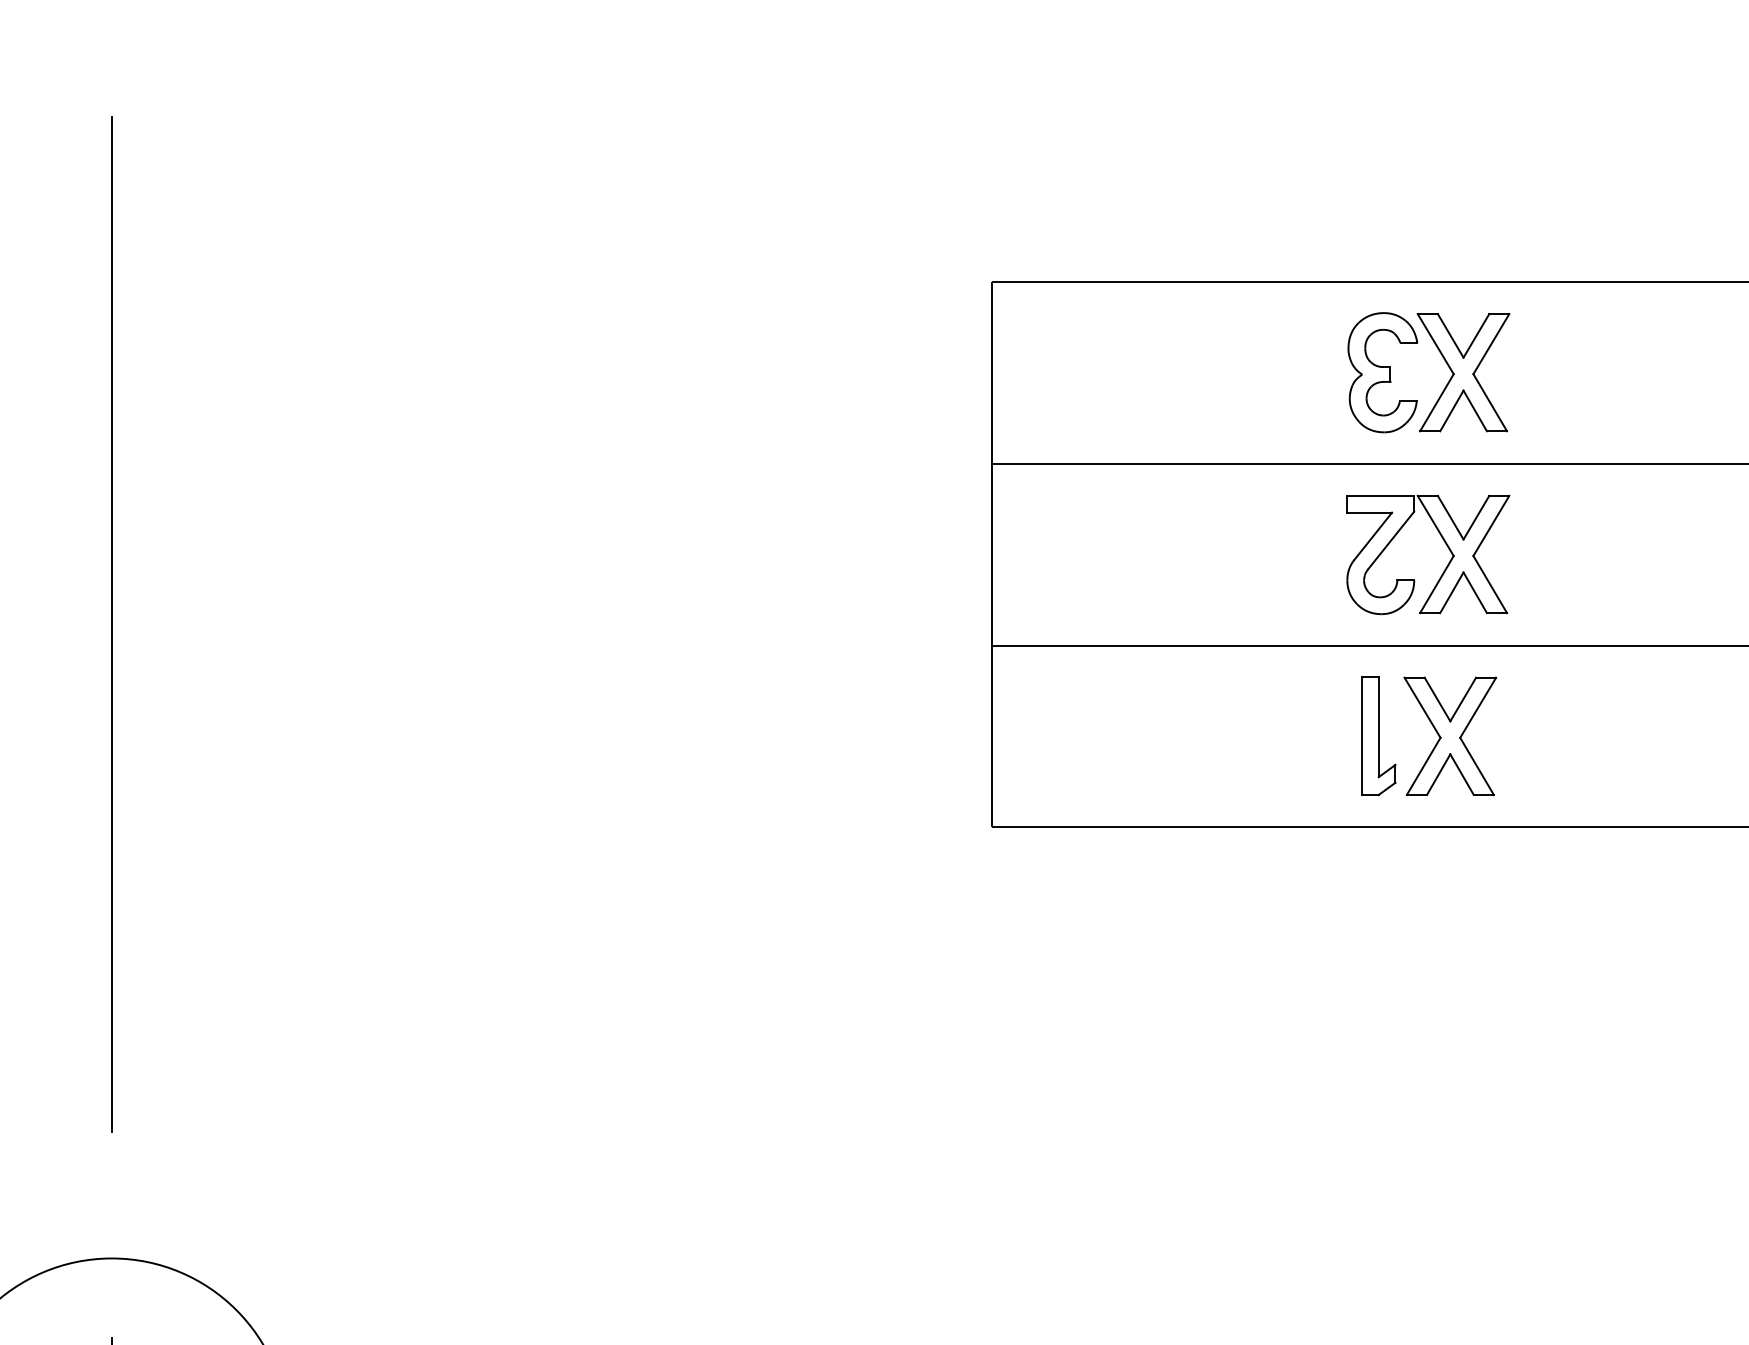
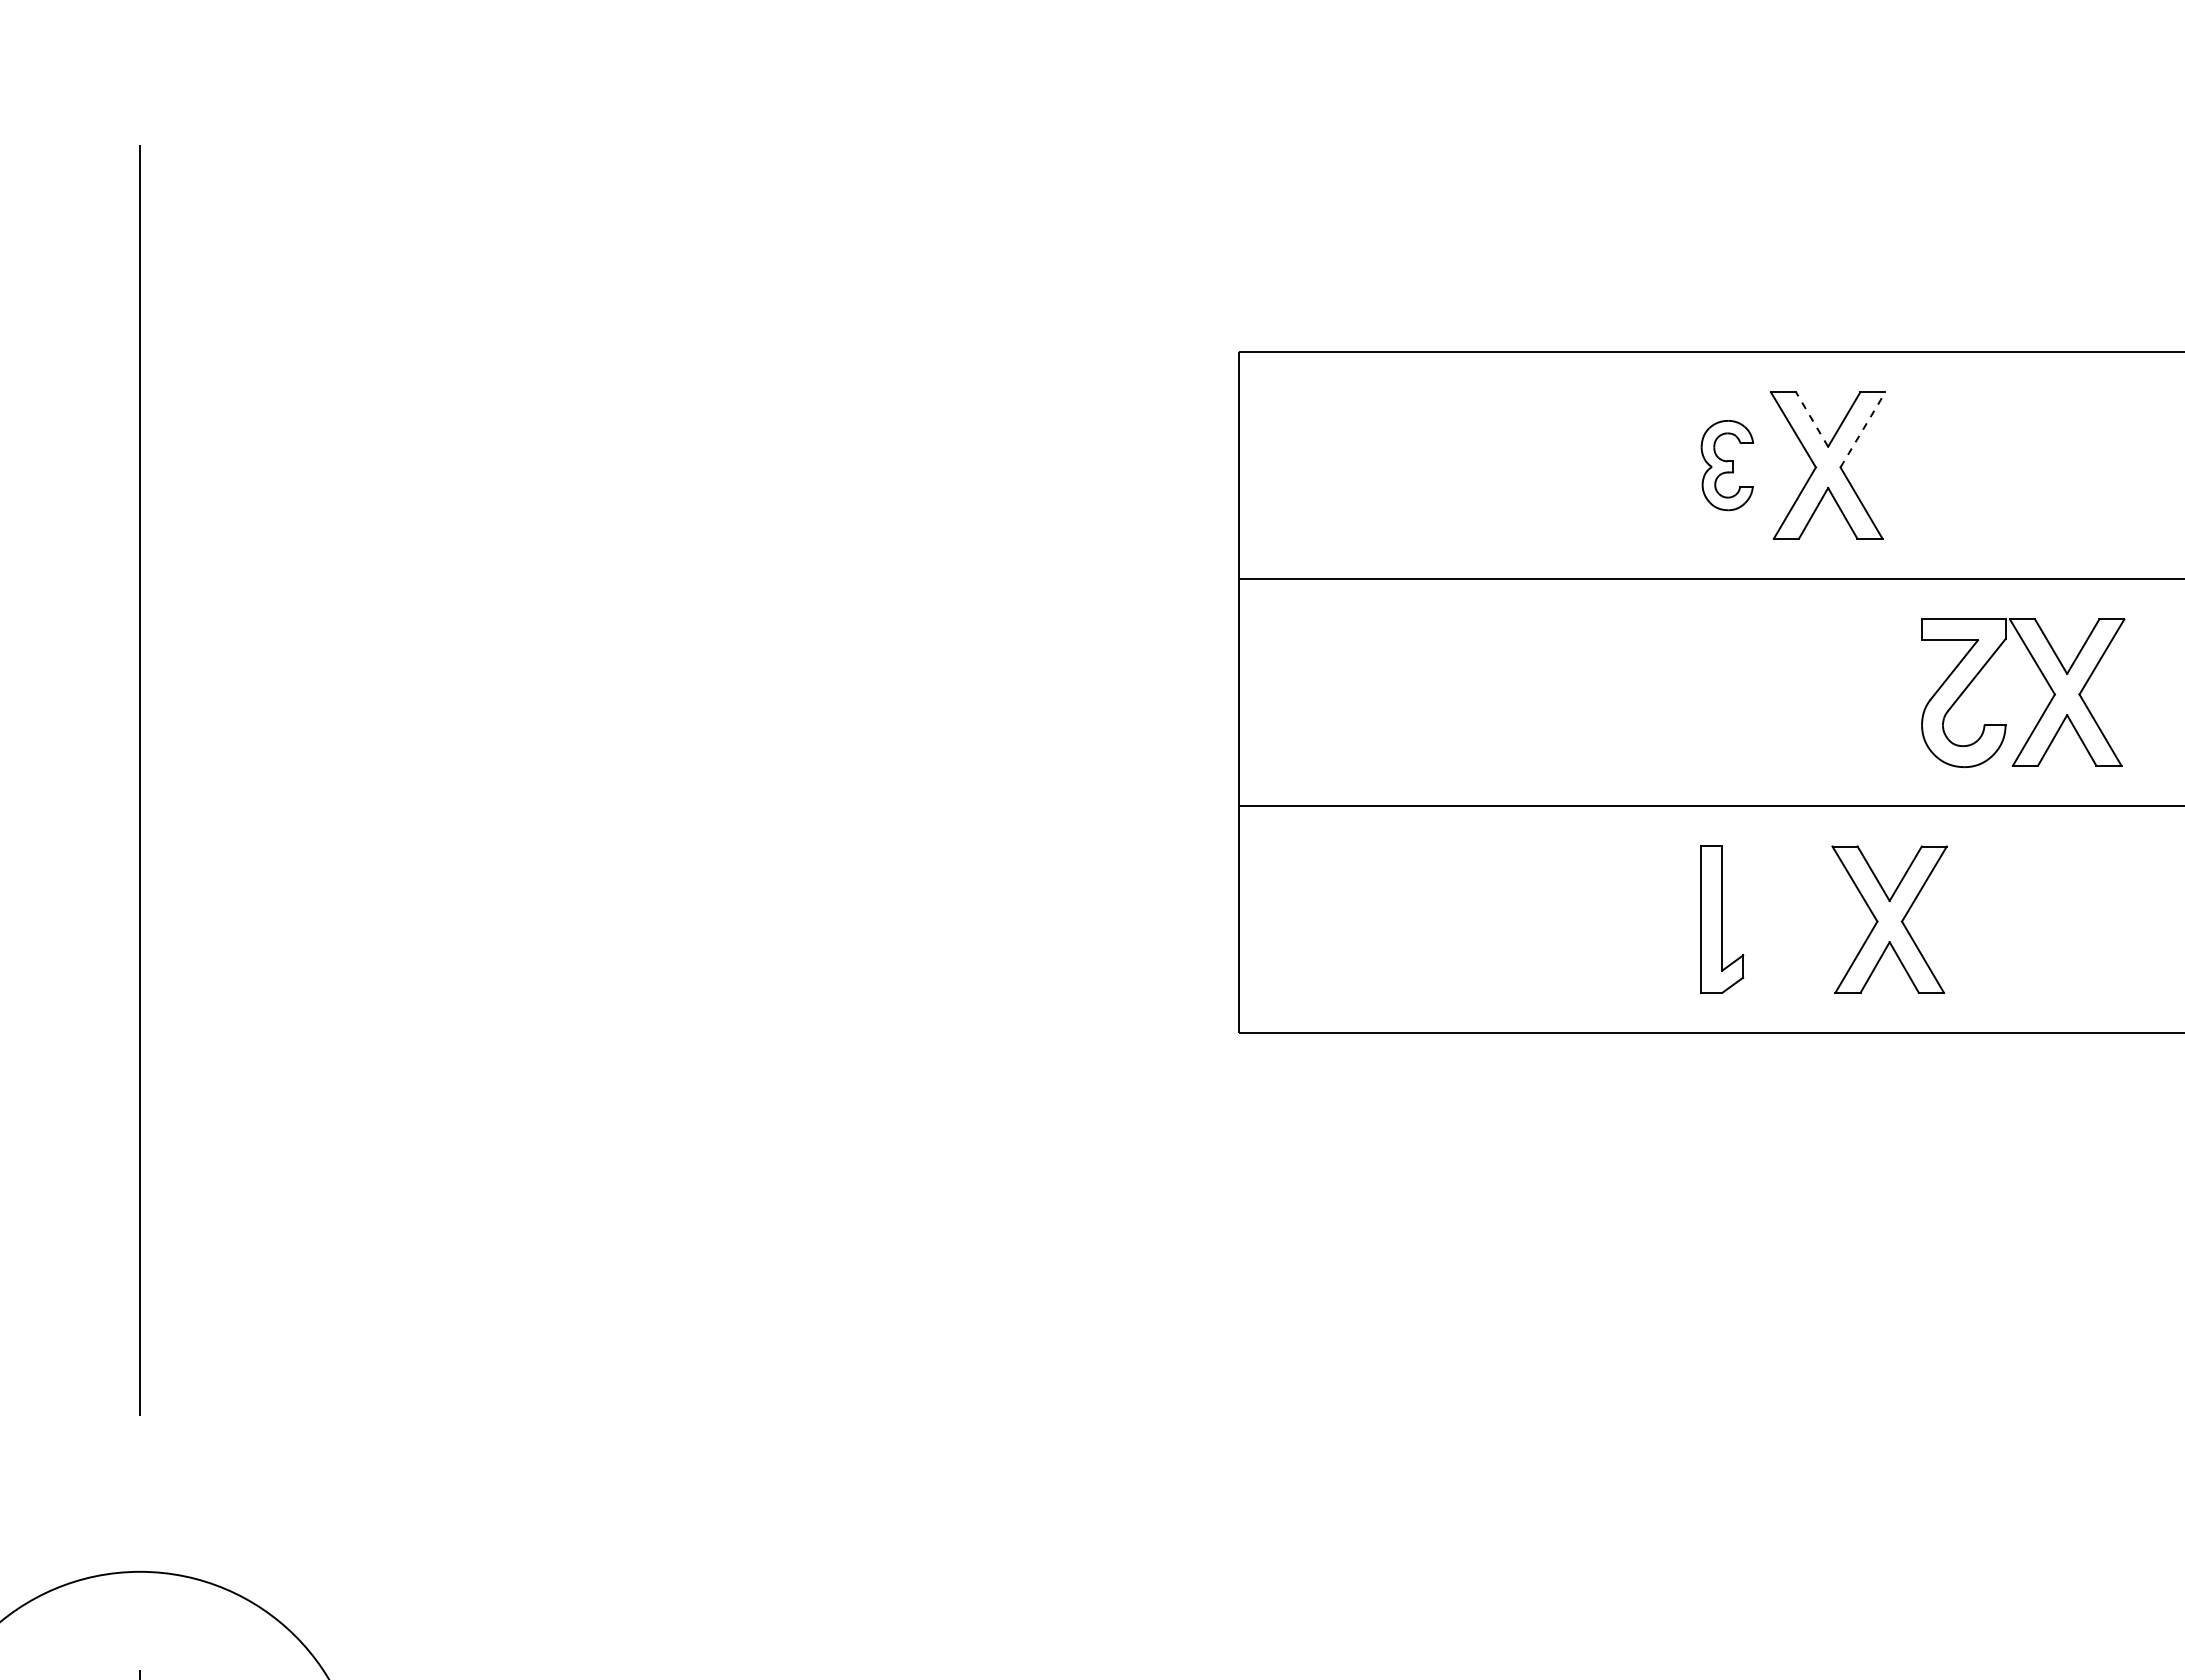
line: (1451, 335) -> (1812, 419), solid -> dashed
line: (1491, 343) -> (1862, 429), solid -> dashed
part: (1382, 372) -> (1727, 465), size x0.6
part: (1445, 543) -> (2044, 679), moved
part: (1450, 736) -> (1889, 919), moved

